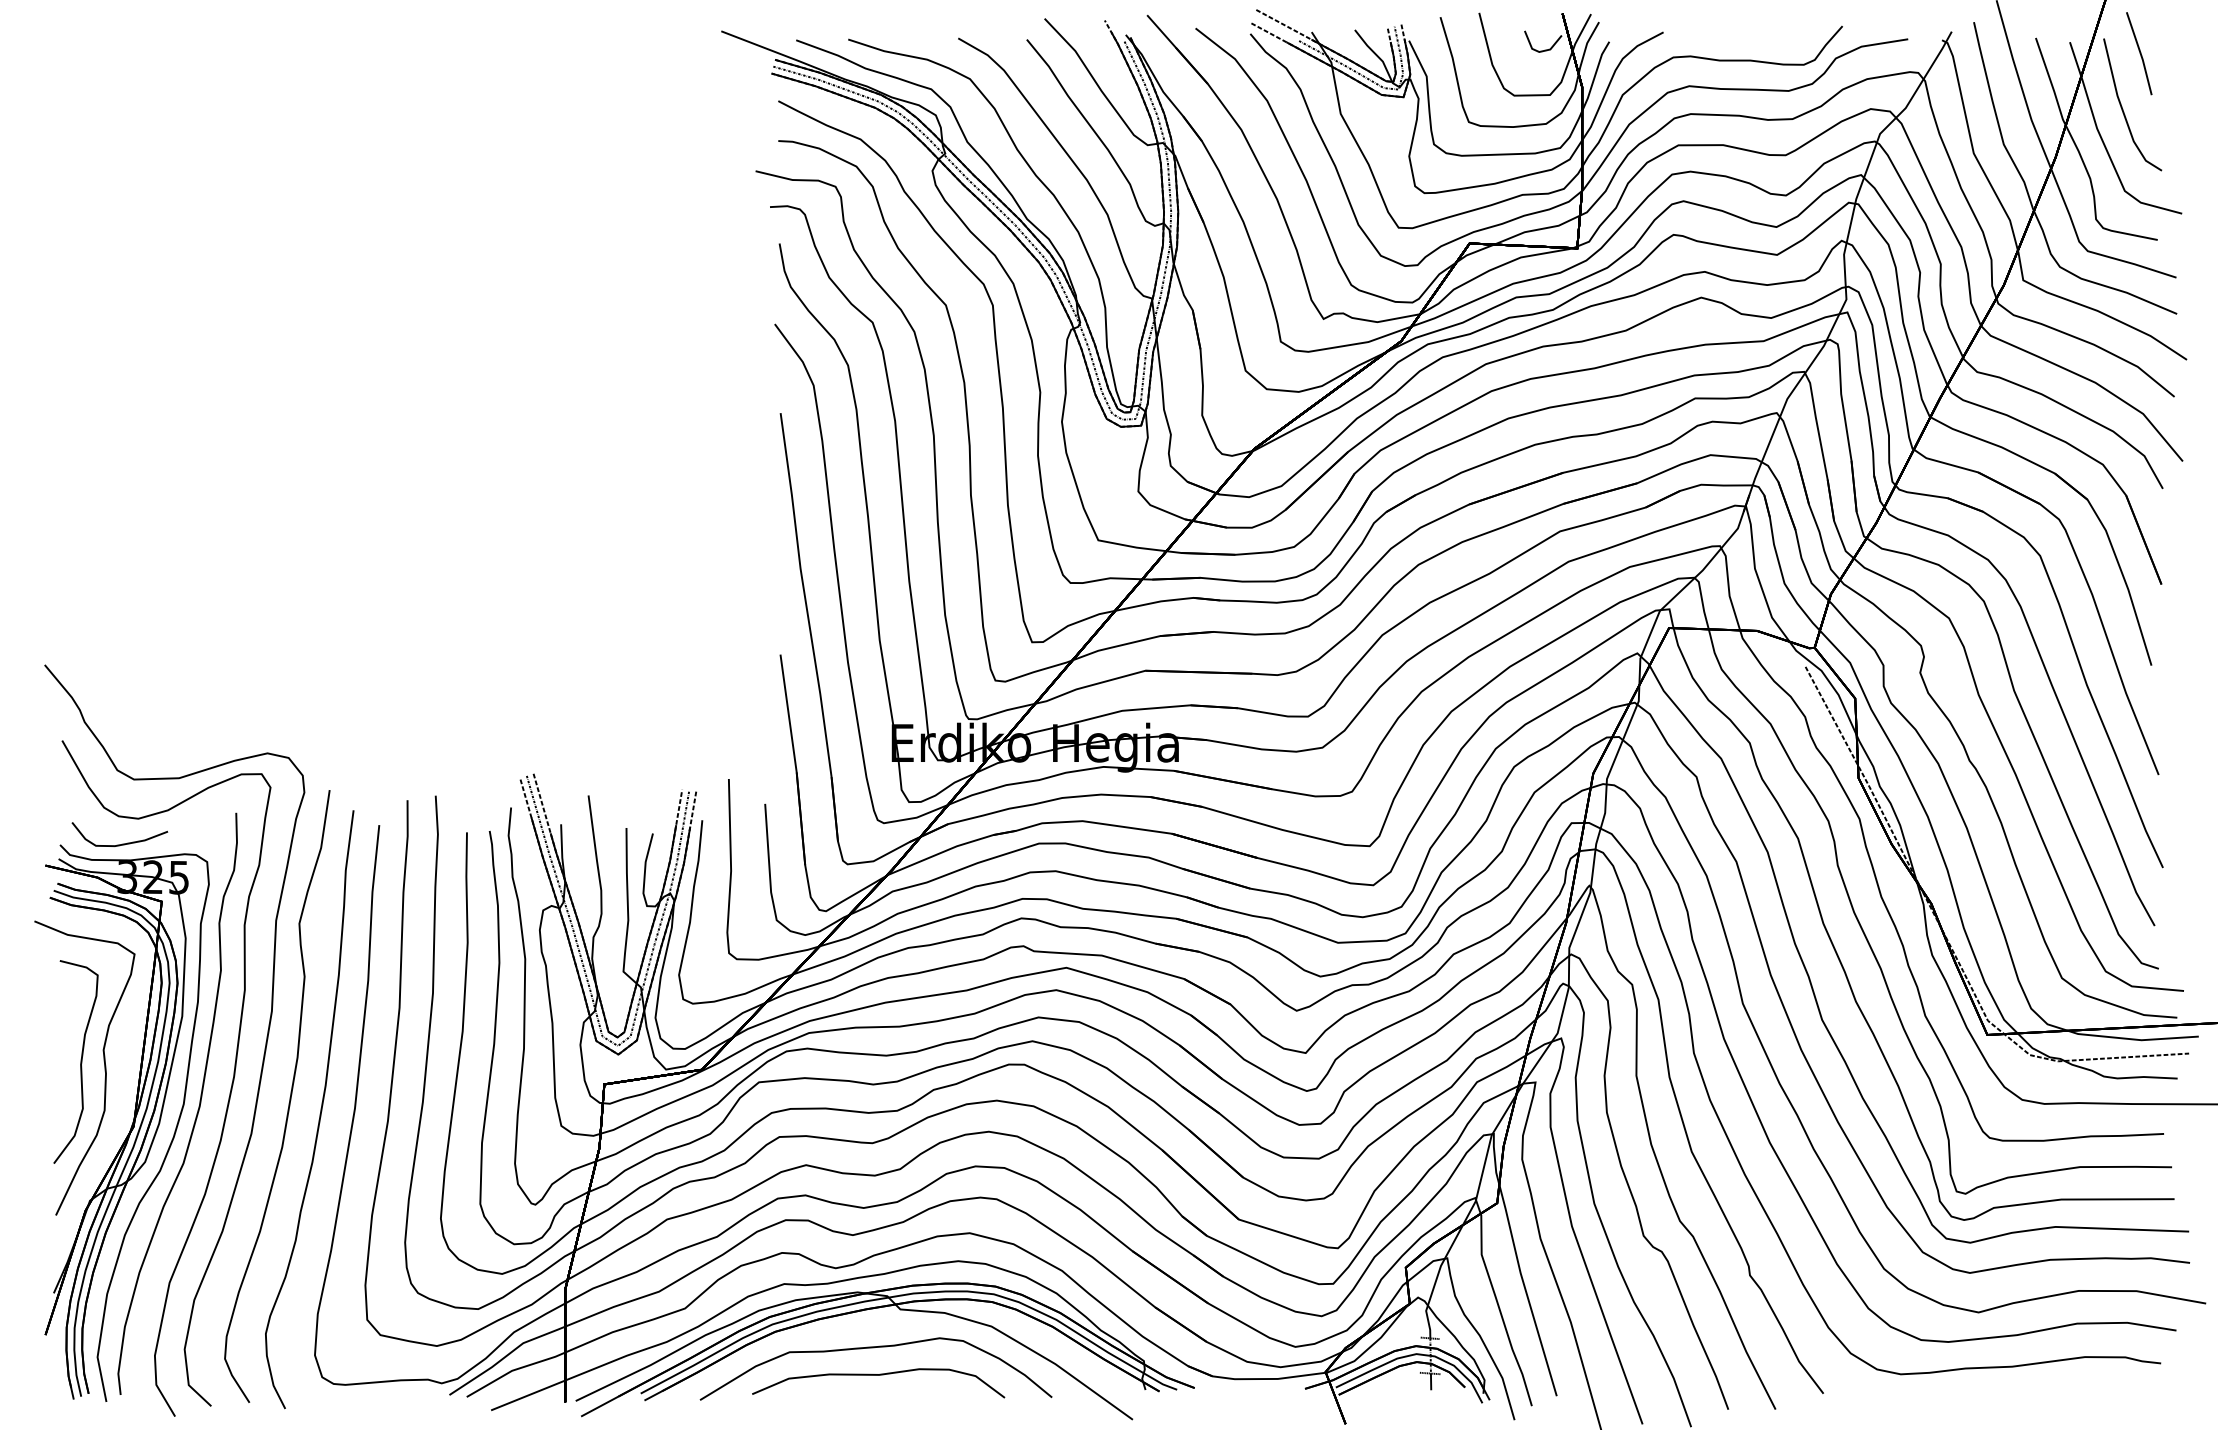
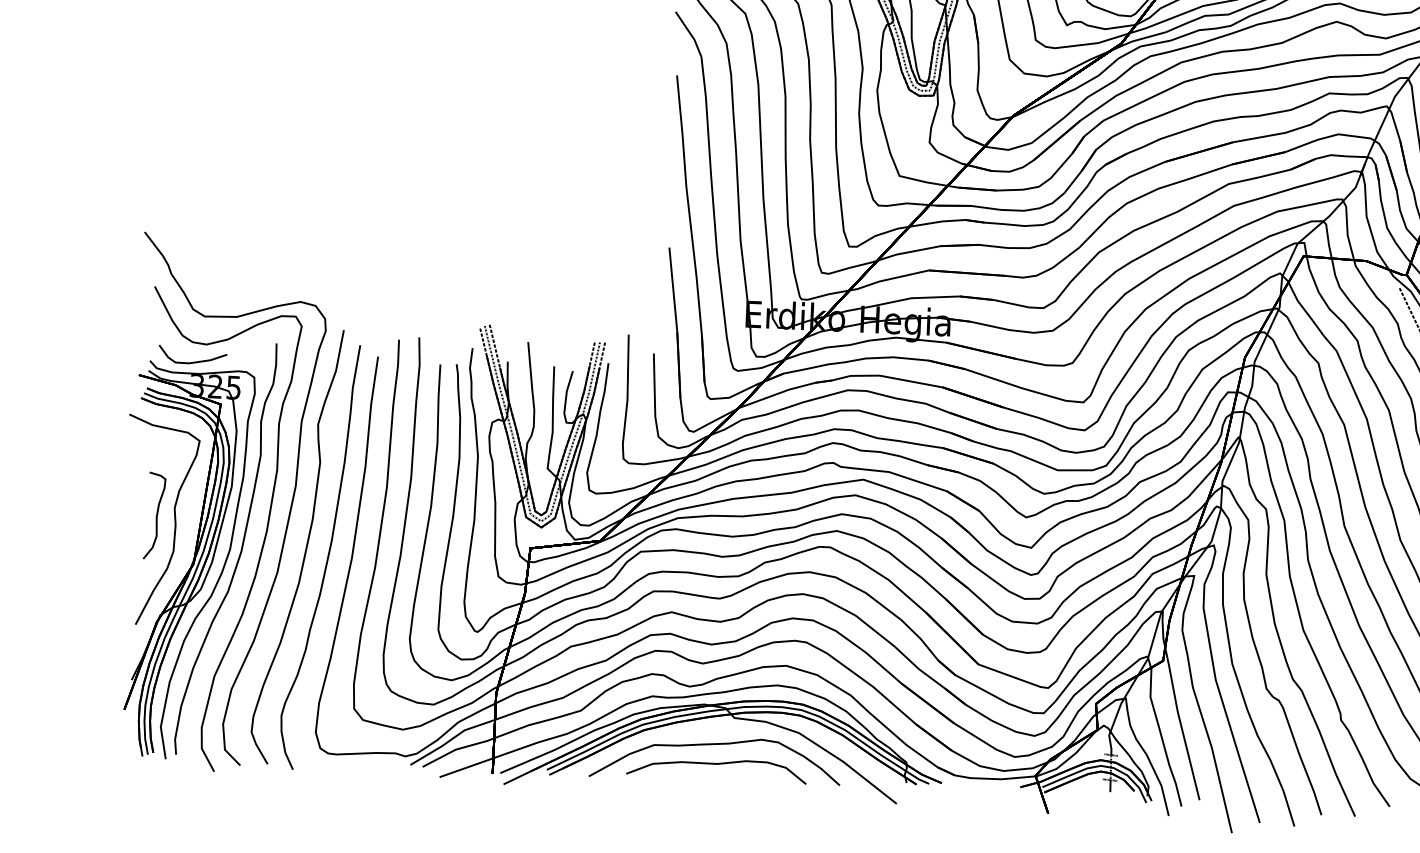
part: (75, 1061) -> (154, 515), size x0.6

